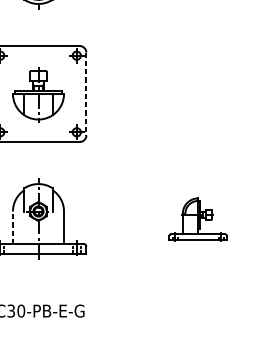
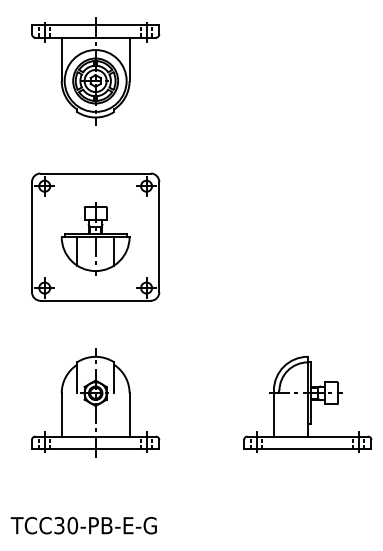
line: (86, 94) -> (159, 237), dashed -> solid
part: (197, 219) -> (307, 404), size x1.67
line: (12, 227) -> (61, 414), dashed -> solid

